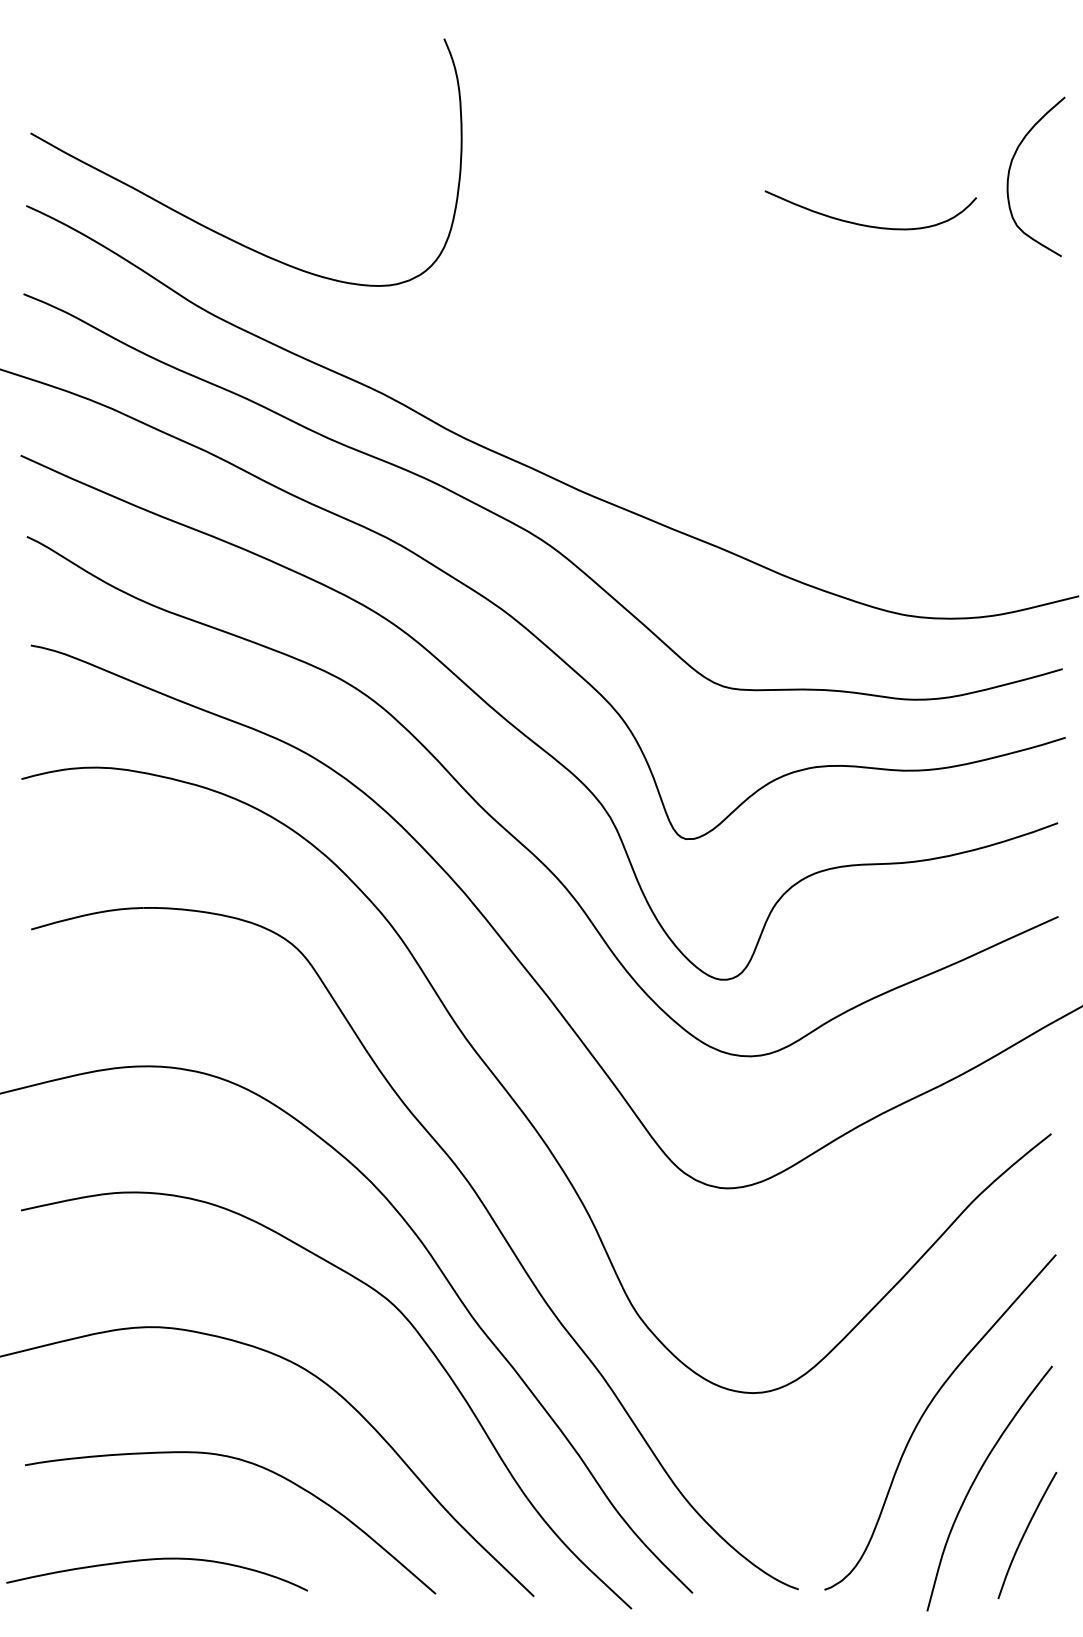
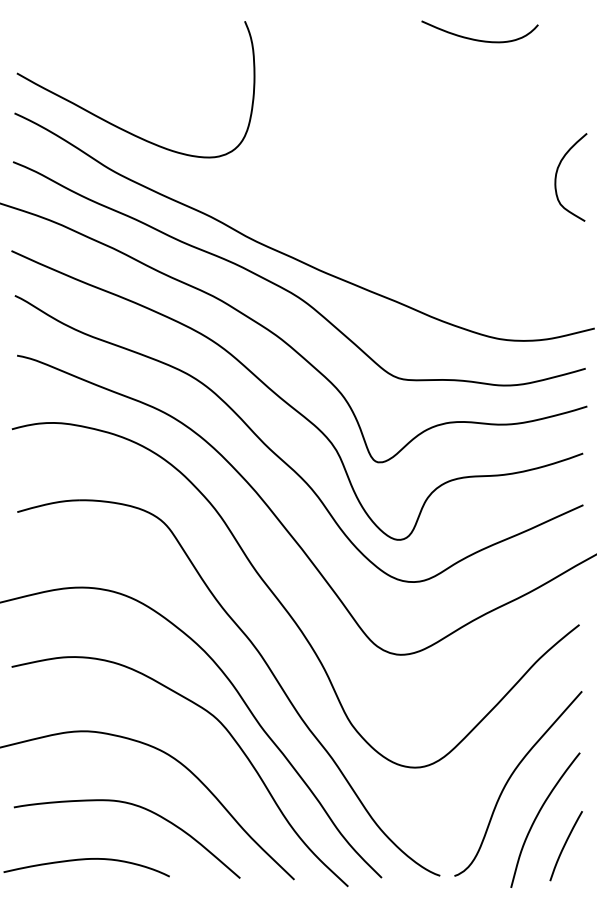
curve: (1011, 169) -> (557, 173), moved
curve: (869, 224) -> (479, 39), moved

